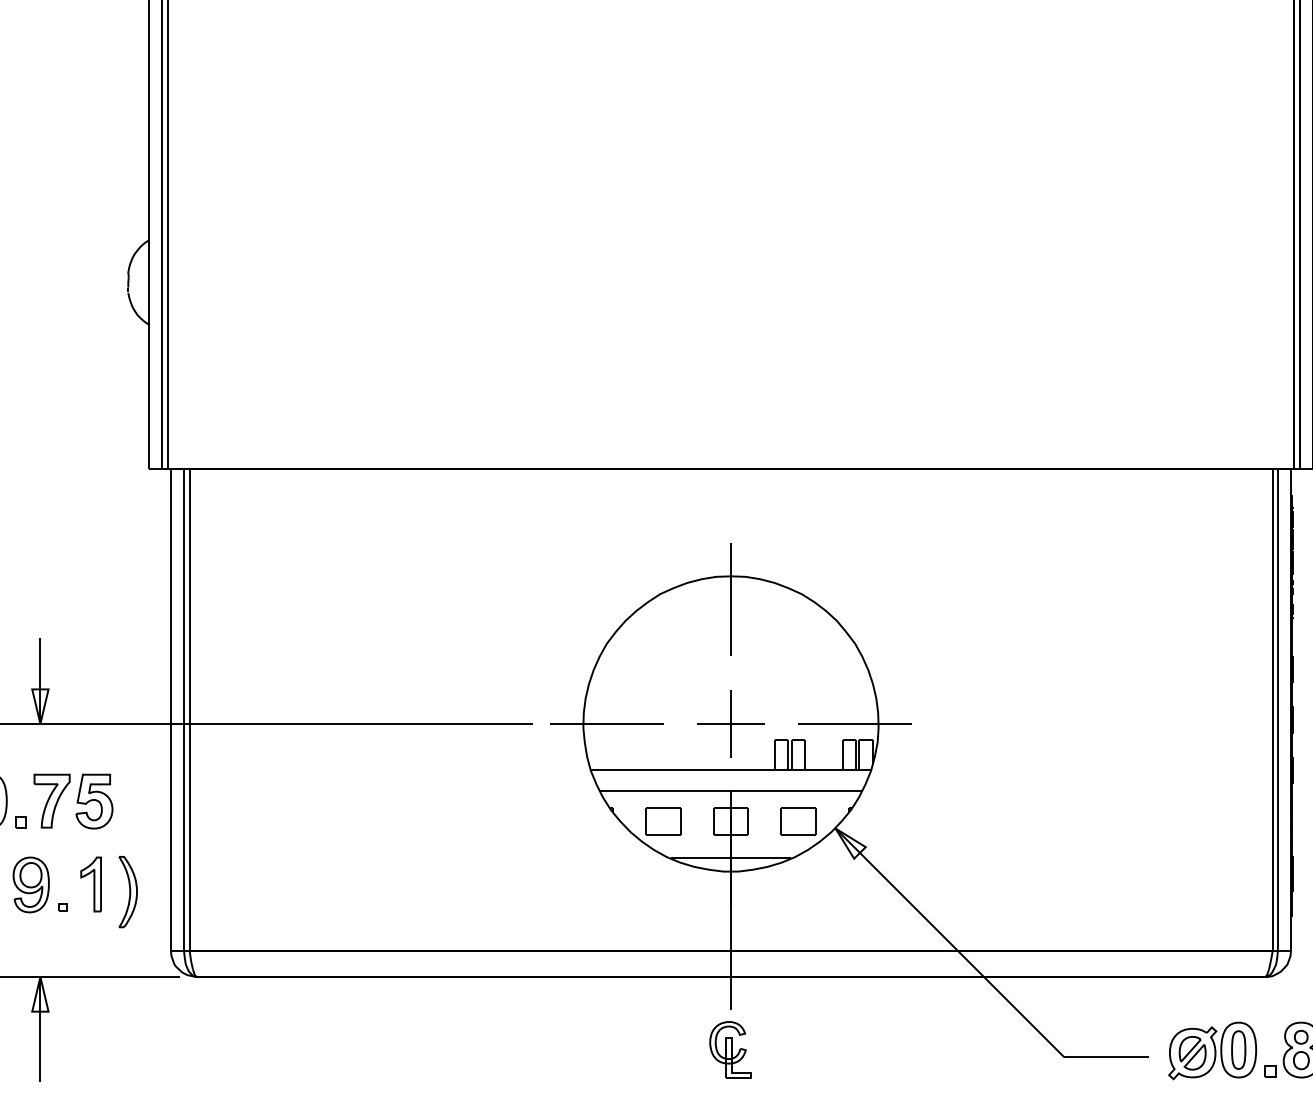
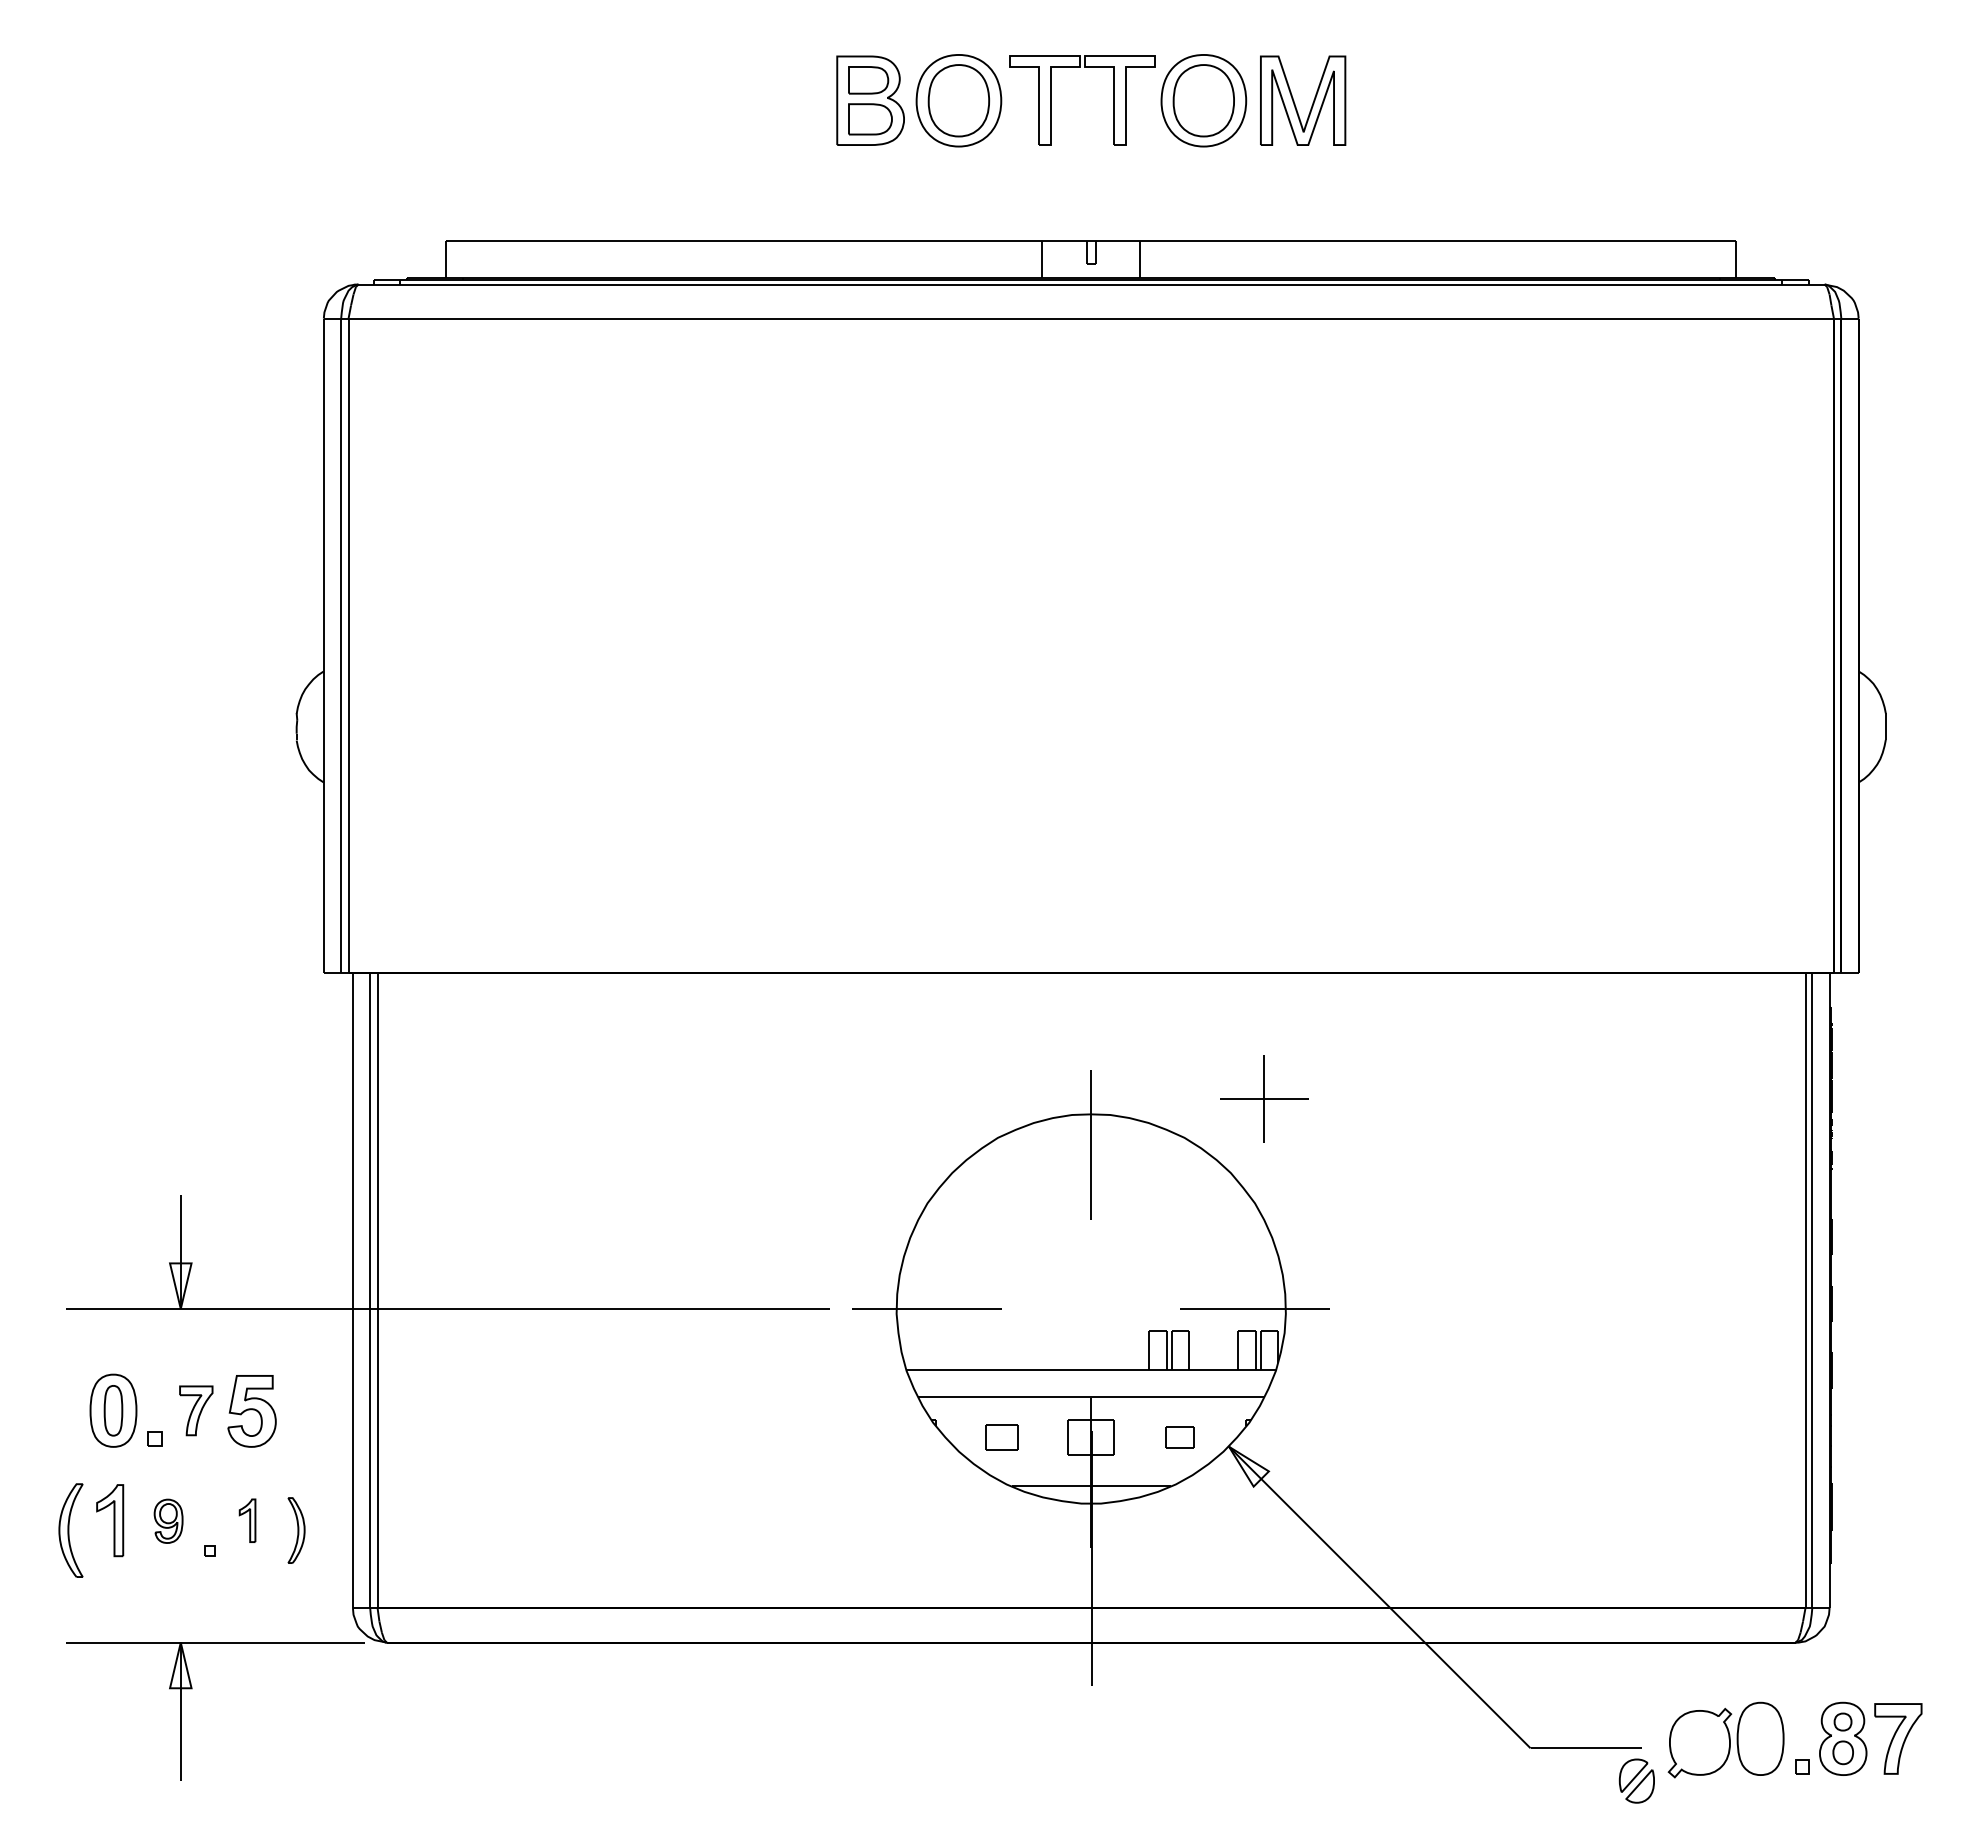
part: (731, 723) -> (1264, 1098), moved
part: (52, 800) -> (196, 1410), size x0.7
part: (662, 821) -> (1001, 1437), size x0.7
part: (797, 821) -> (1179, 1437), size x0.6
part: (91, 884) -> (247, 1520), size x0.6
part: (31, 885) -> (168, 1521), size x0.6
part: (128, 891) -> (296, 1530), size x0.7
part: (730, 1049) -> (1090, 1738), removed
part: (1238, 1049) -> (1760, 1738), removed
part: (1192, 1052) -> (1636, 1780), moved

